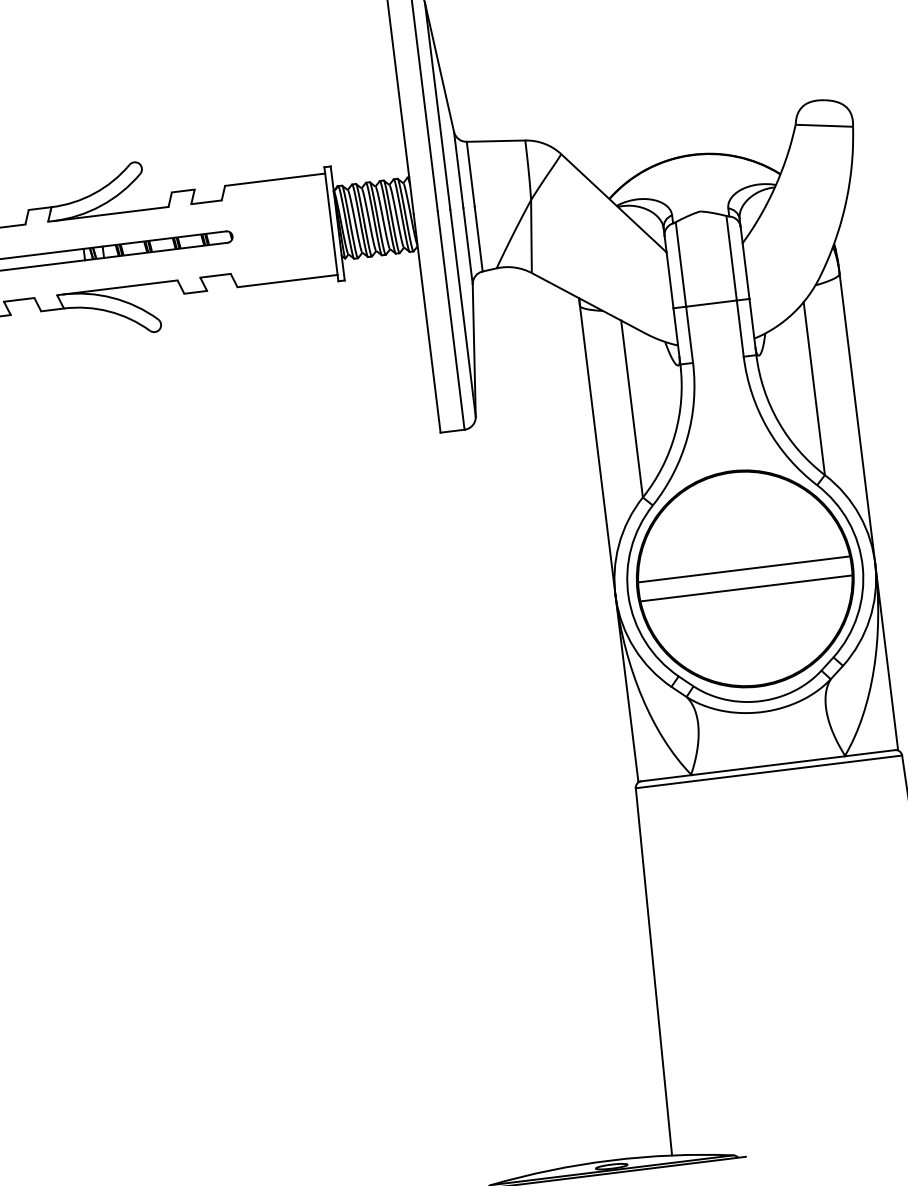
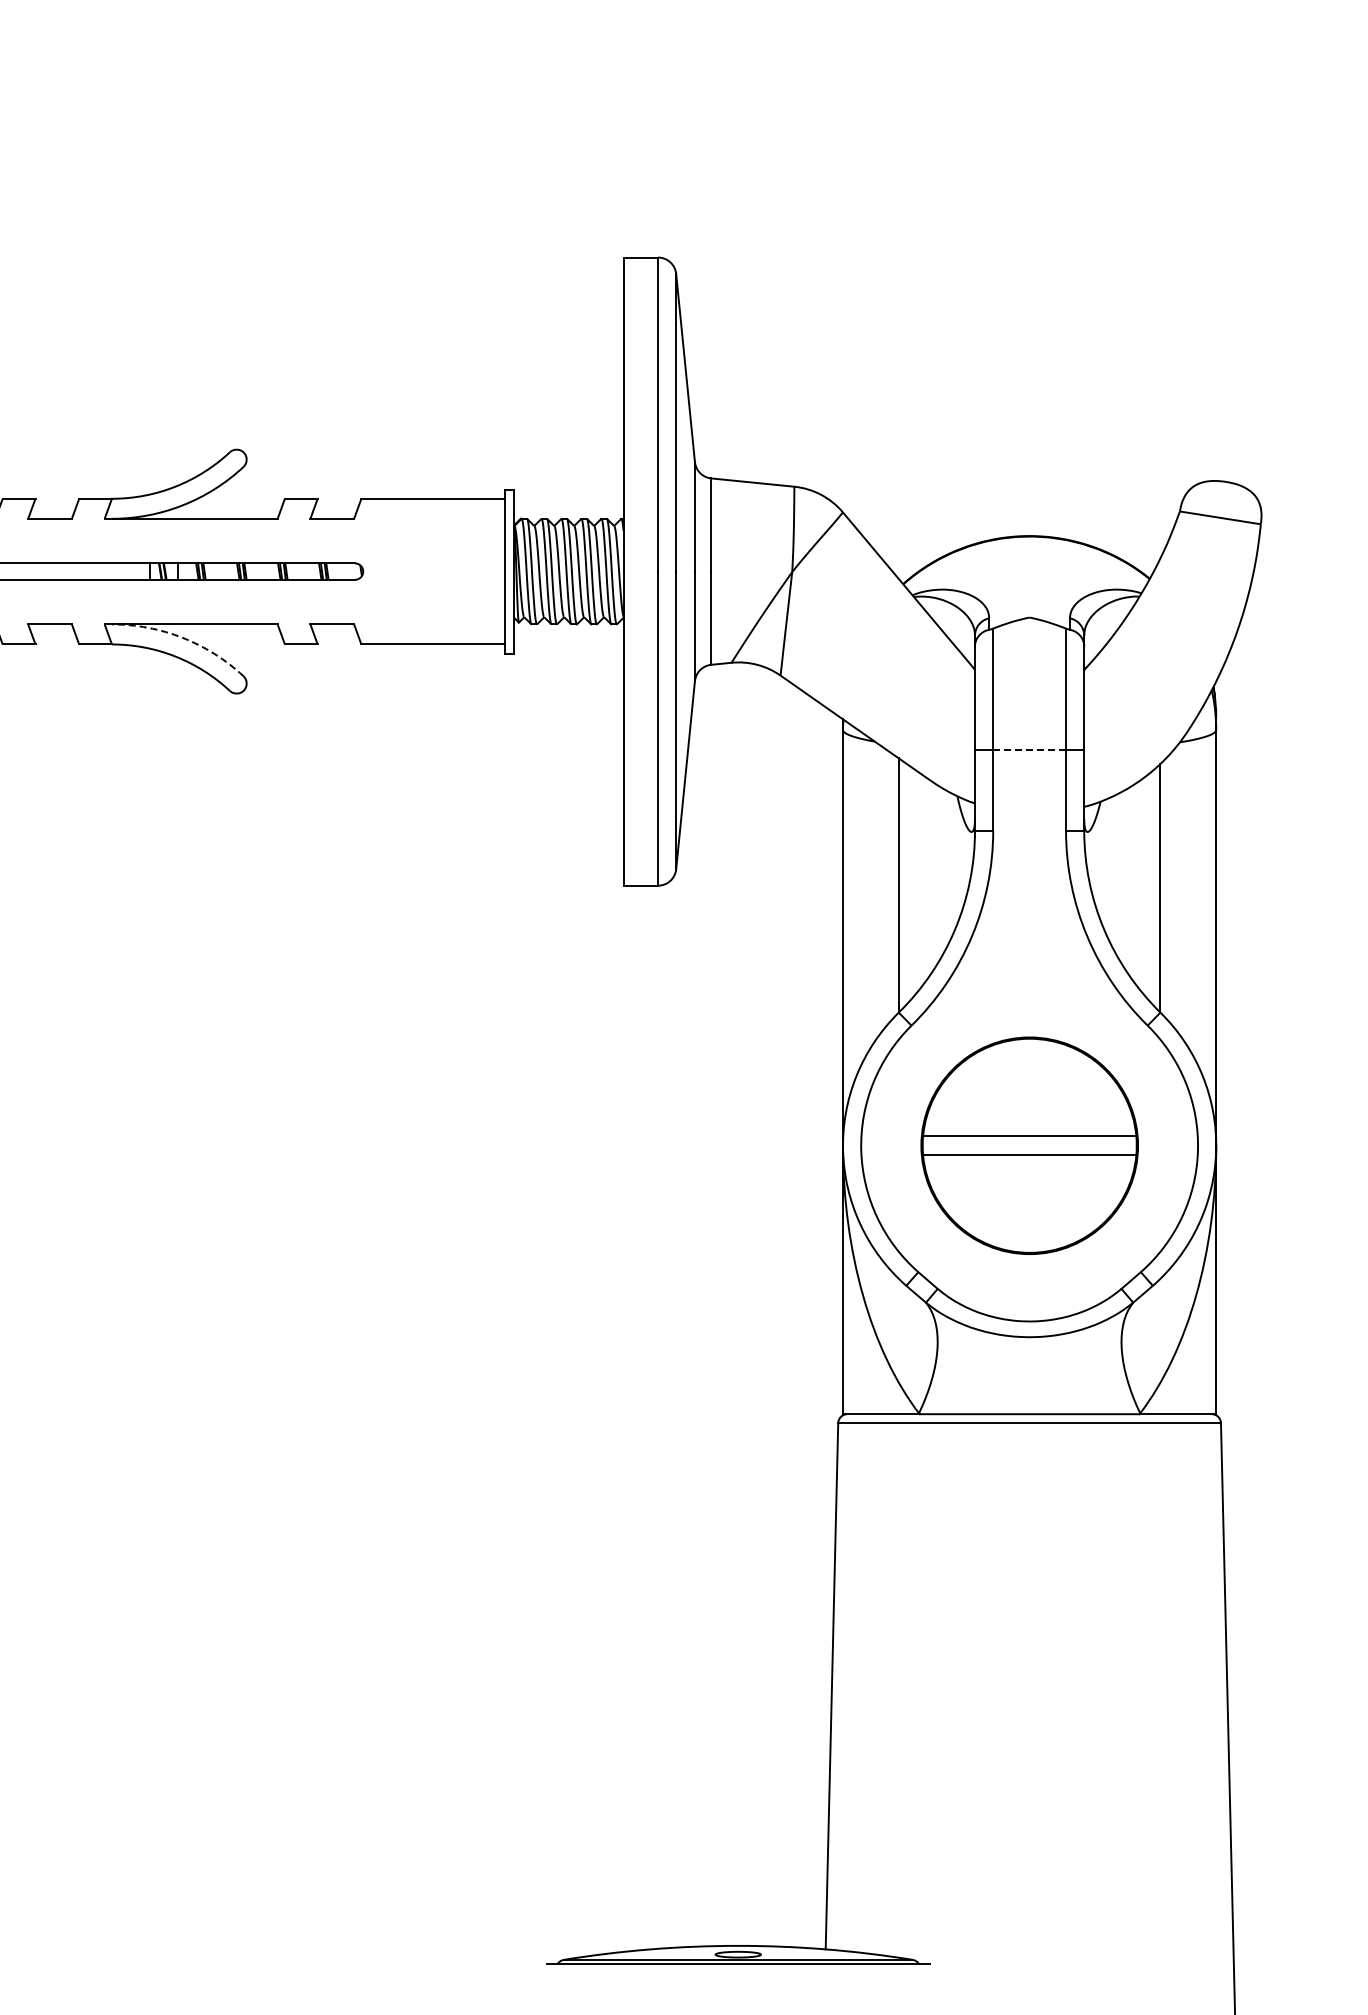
arc: (112, 297) -> (182, 637), solid -> dashed
line: (711, 303) -> (1029, 750), solid -> dashed
part: (745, 578) -> (1029, 1145), size x0.7

